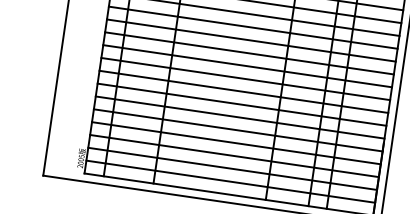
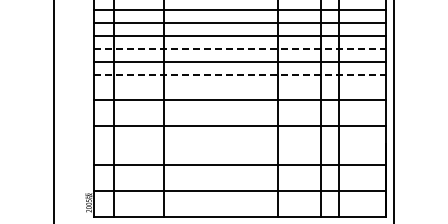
line: (253, 27) -> (240, 48), solid -> dashed
line: (249, 53) -> (240, 74), solid -> dashed
line: (247, 66) -> (240, 87), removed
line: (244, 91) -> (240, 113), removed
line: (240, 117) -> (240, 139), removed
line: (238, 130) -> (240, 152), removed
line: (234, 156) -> (240, 178), removed
line: (231, 181) -> (240, 204), removed

